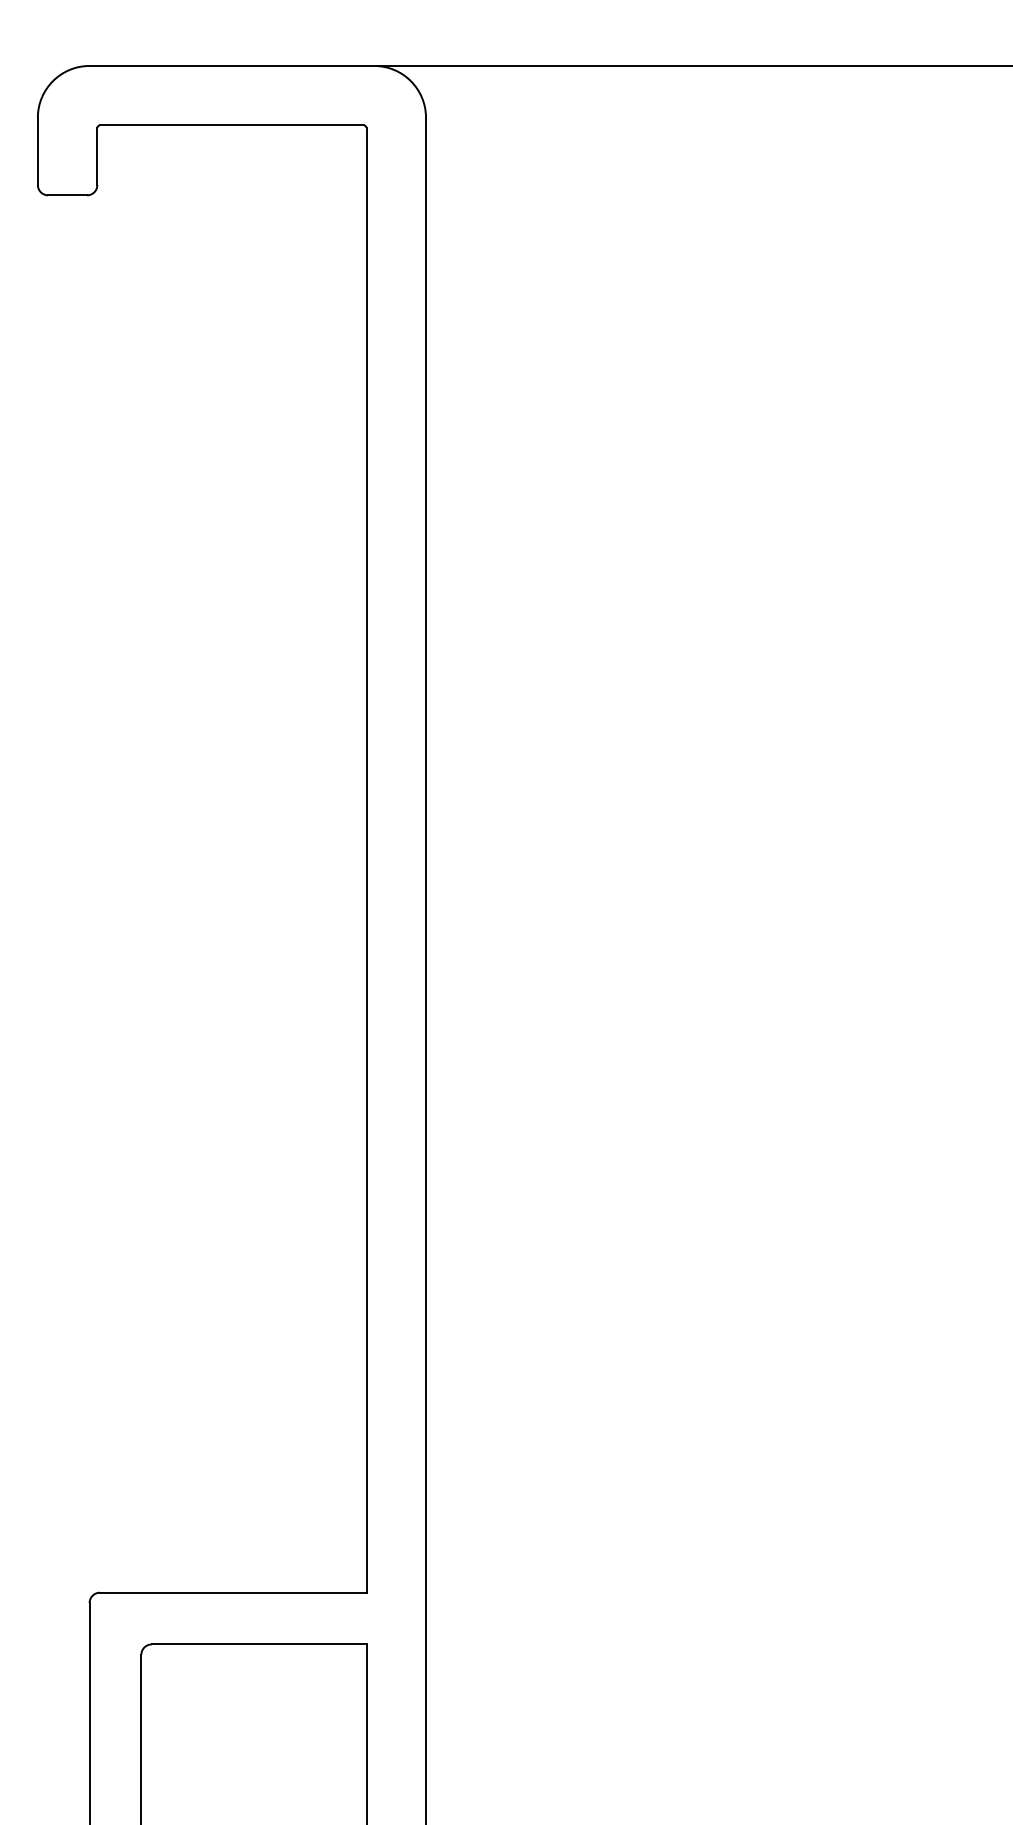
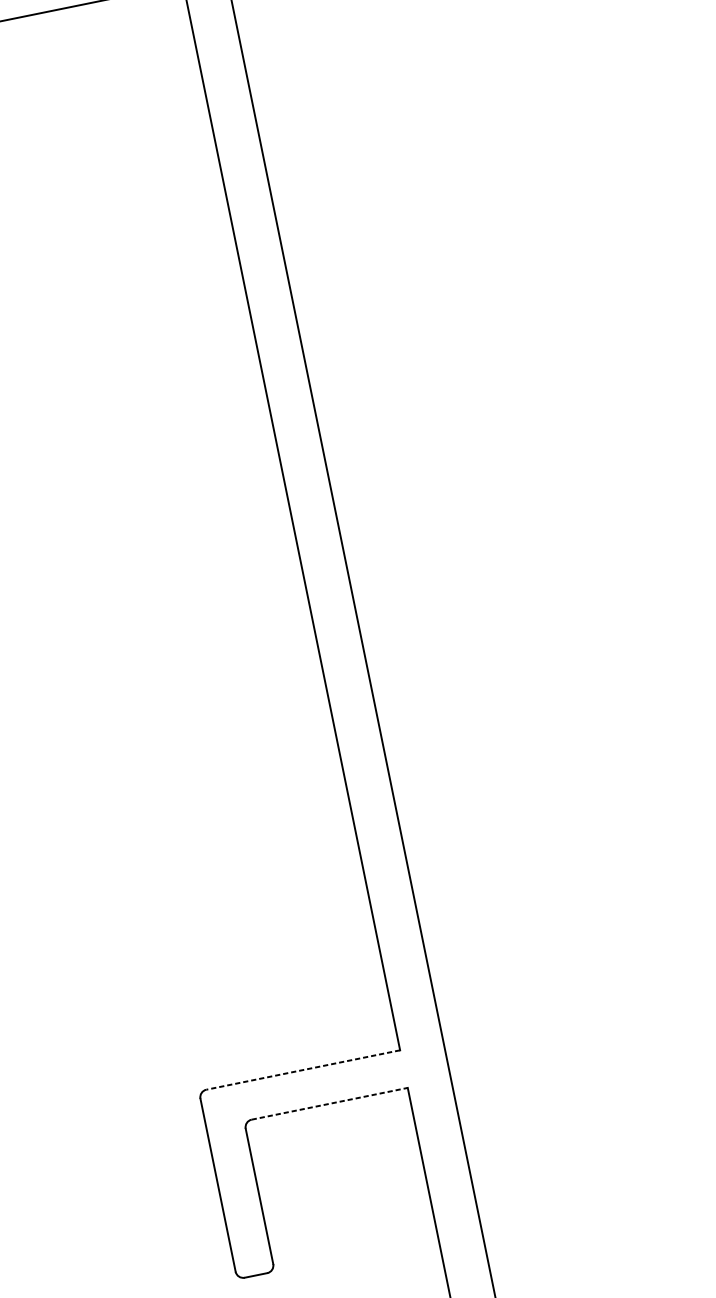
line: (232, 1592) -> (302, 1069), solid -> dashed
line: (259, 1644) -> (330, 1103), solid -> dashed

